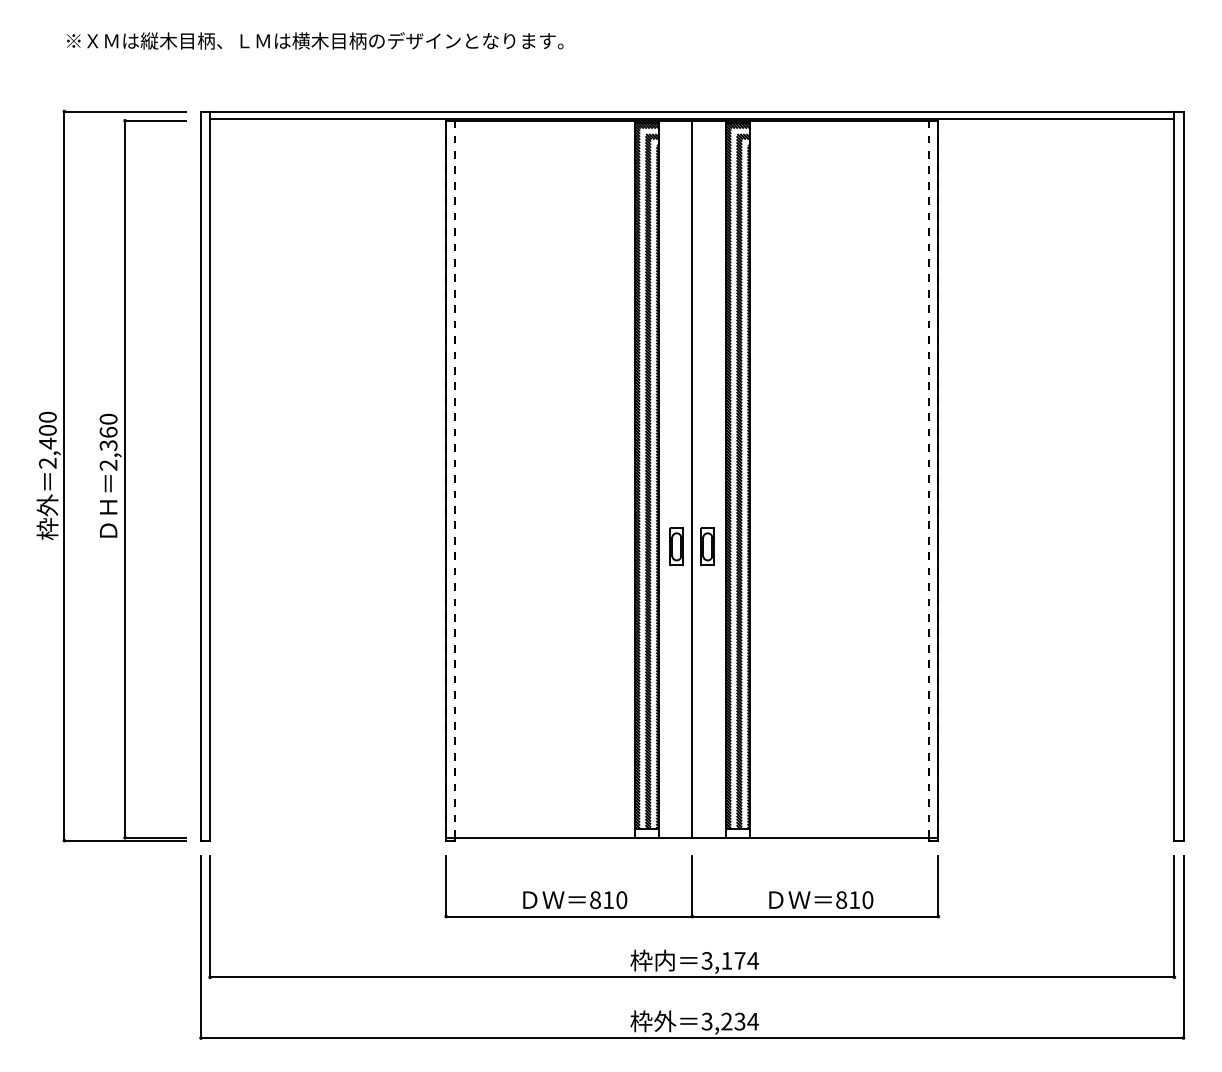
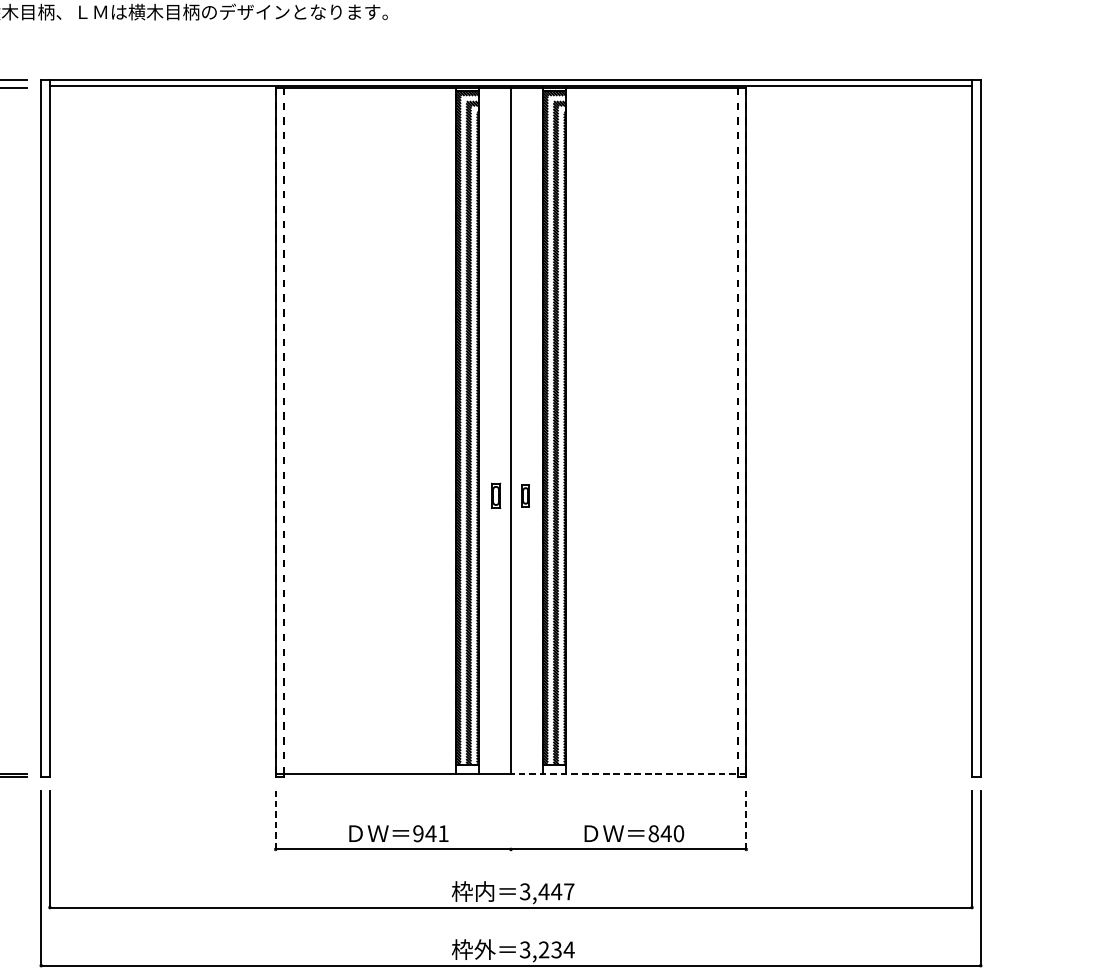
part: (676, 546) -> (495, 495), size x0.7
part: (707, 546) -> (525, 495), size x0.6
line: (814, 837) -> (627, 773), solid -> dashed
line: (446, 885) -> (275, 819), solid -> dashed
line: (692, 885) -> (511, 819), removed
line: (938, 885) -> (746, 819), solid -> dashed
text: (854, 899) -> (666, 833), 810 -> 840
text: (608, 900) -> (430, 834), 810 -> 941
text: (740, 960) -> (557, 891), 3,174 -> 3,447

